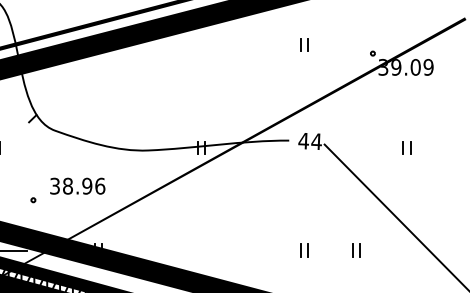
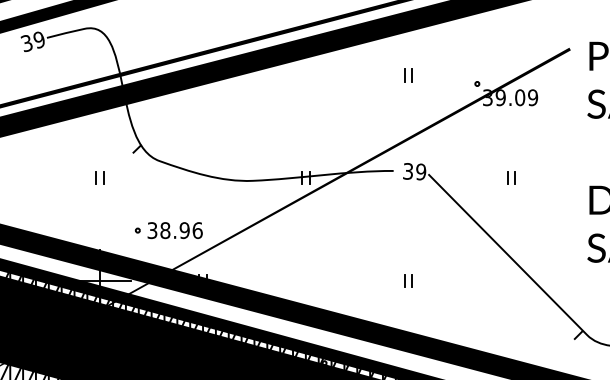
text: (310, 141) -> (414, 171), 44 -> 39
text: (77, 186) -> (174, 230), moved
part: (356, 250) -> (460, 280), removed

